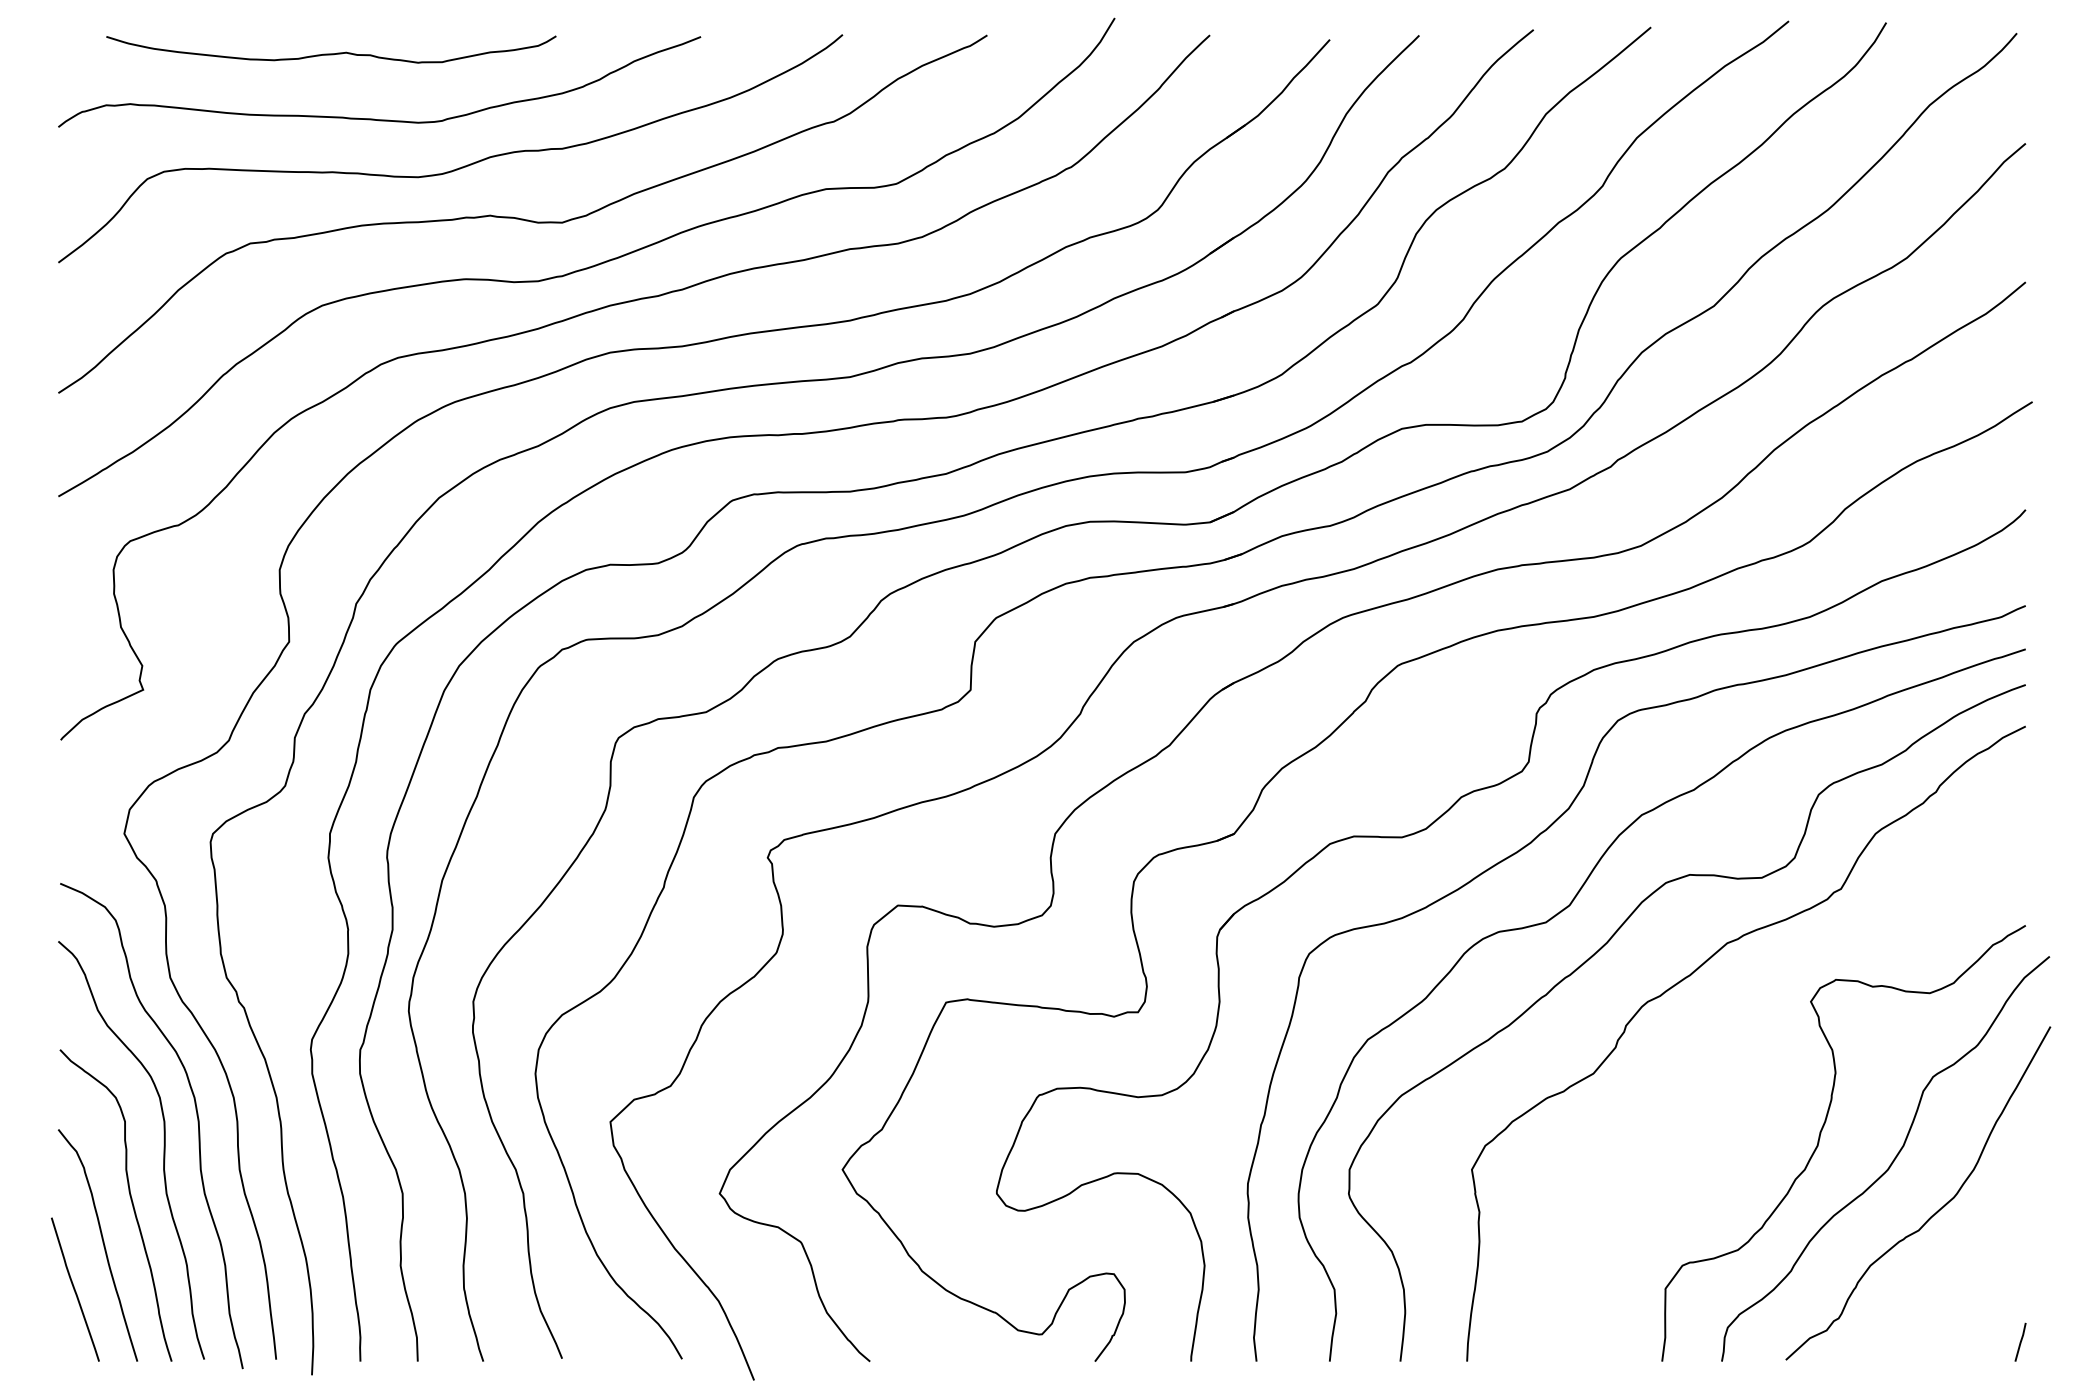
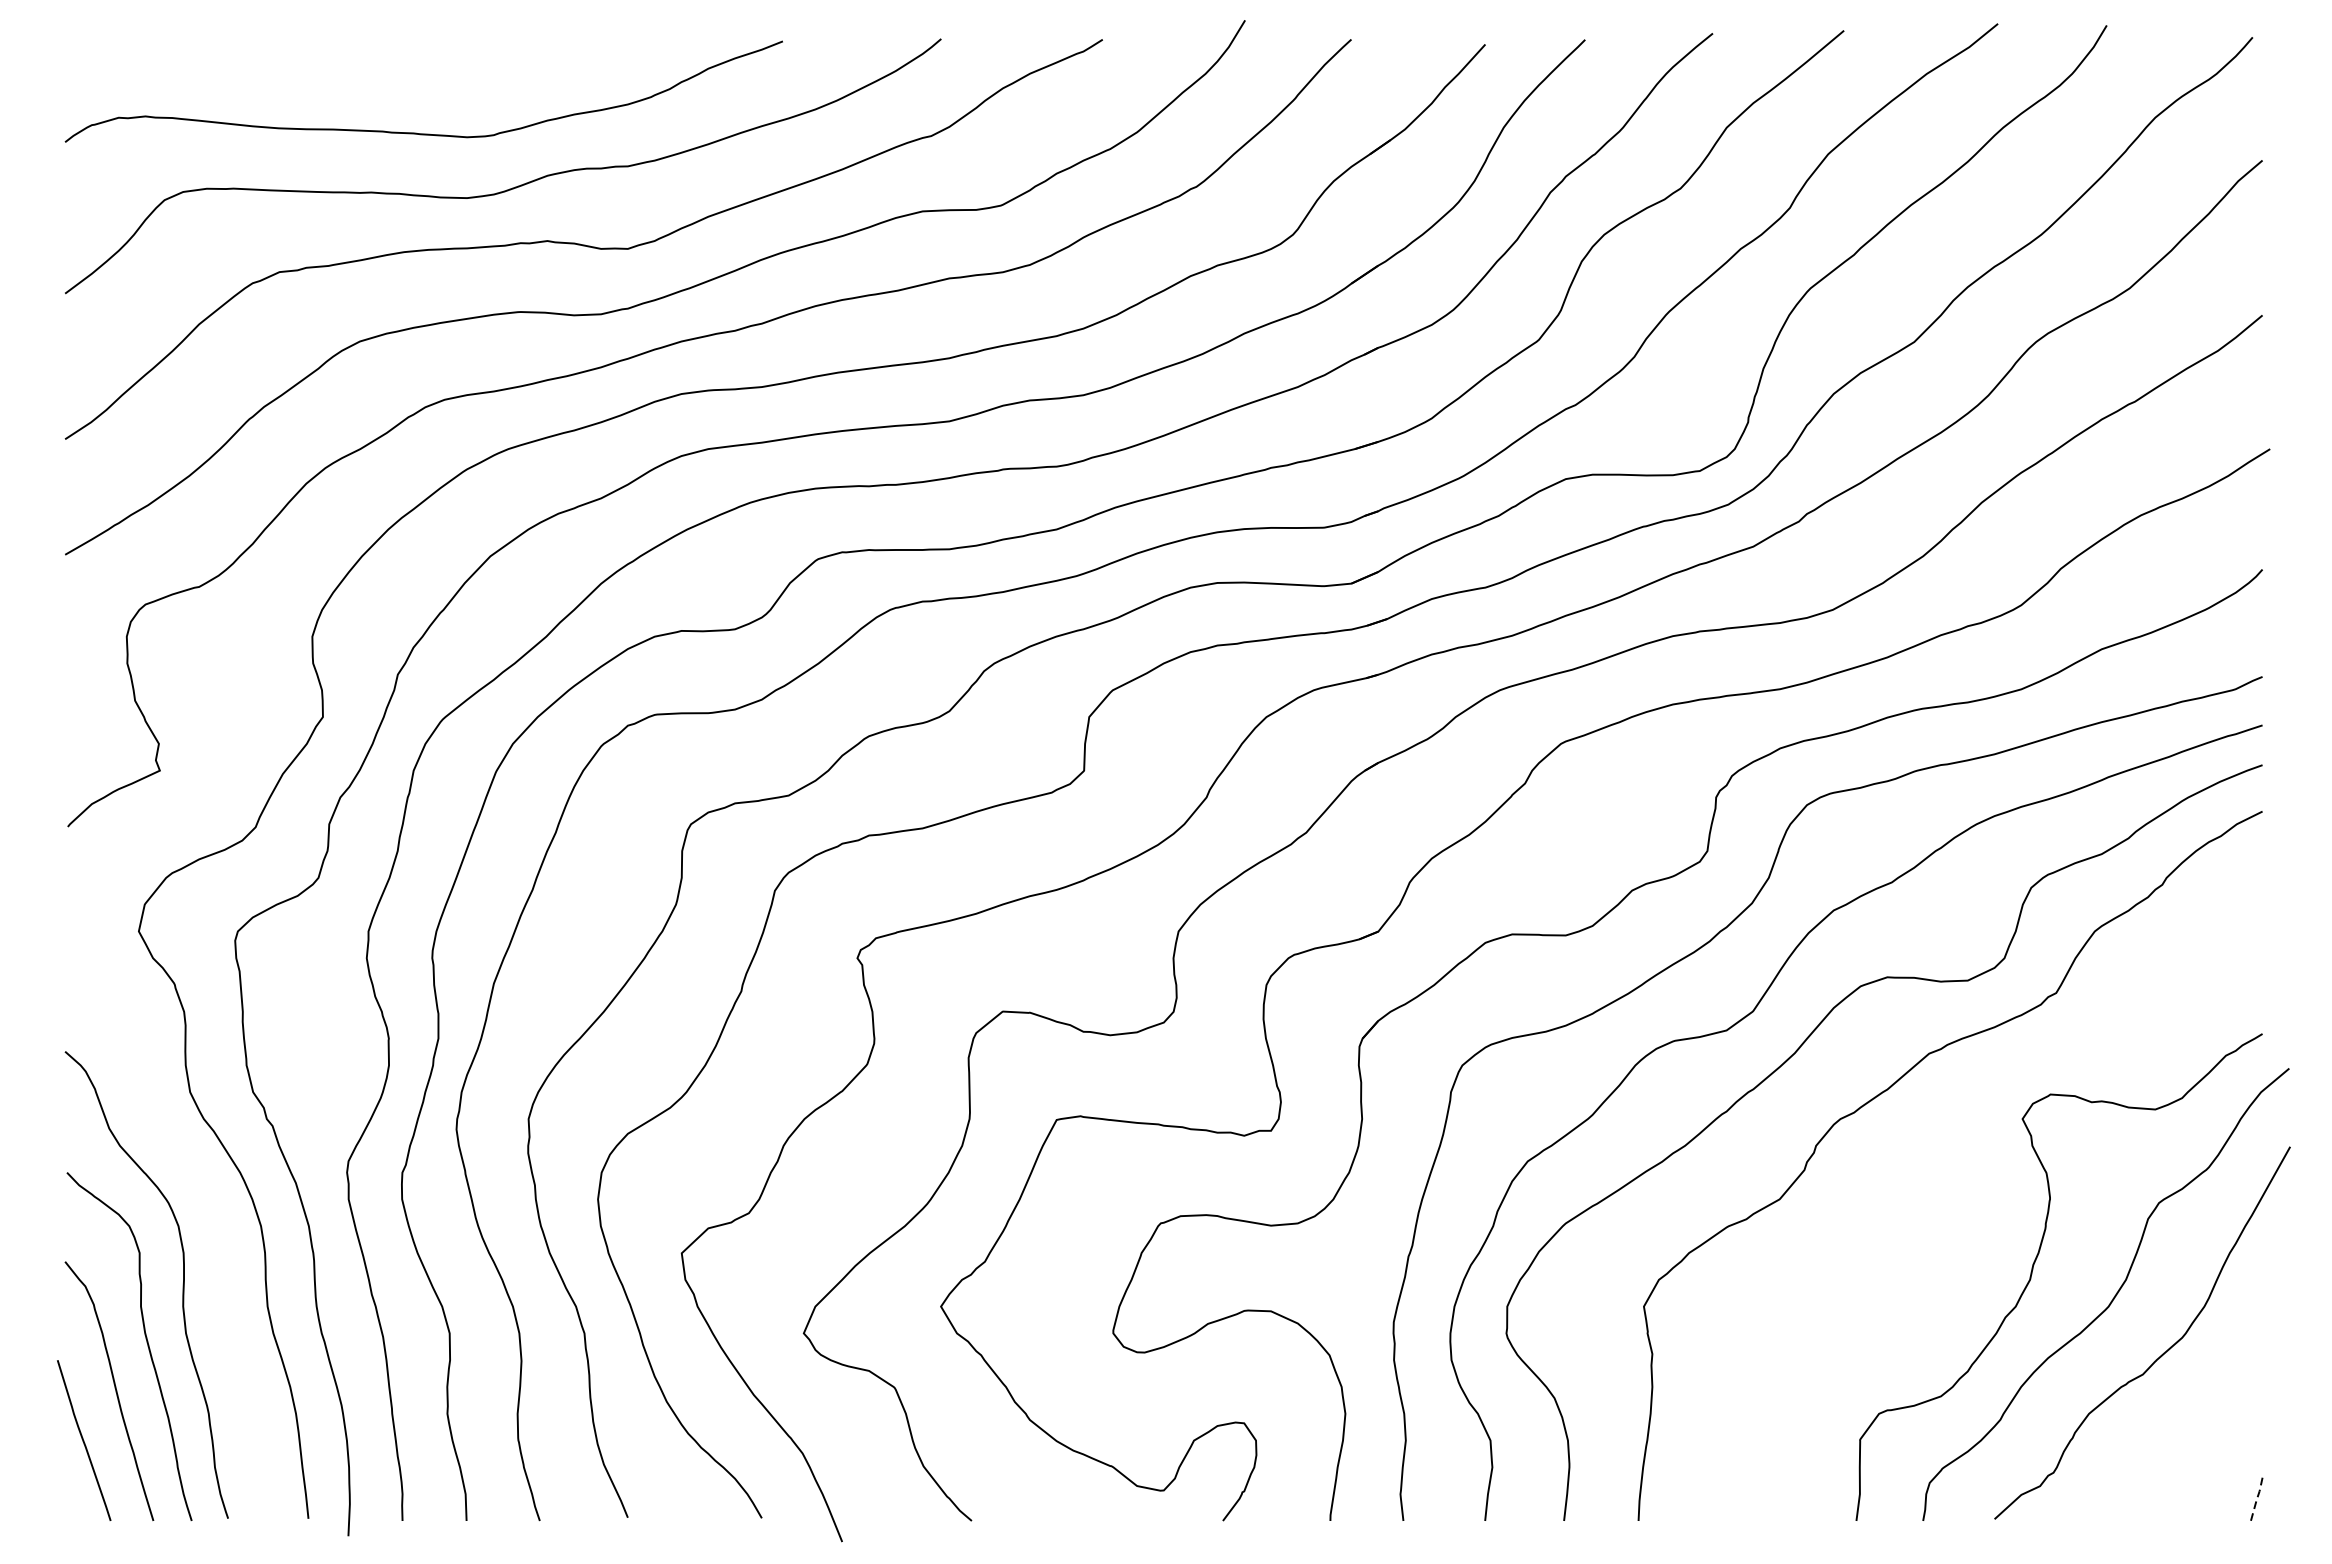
curve: (331, 53) -> (370, 59), removed
curve: (196, 1116) -> (219, 1247), removed
line: (2020, 1342) -> (2256, 1499), solid -> dashed

